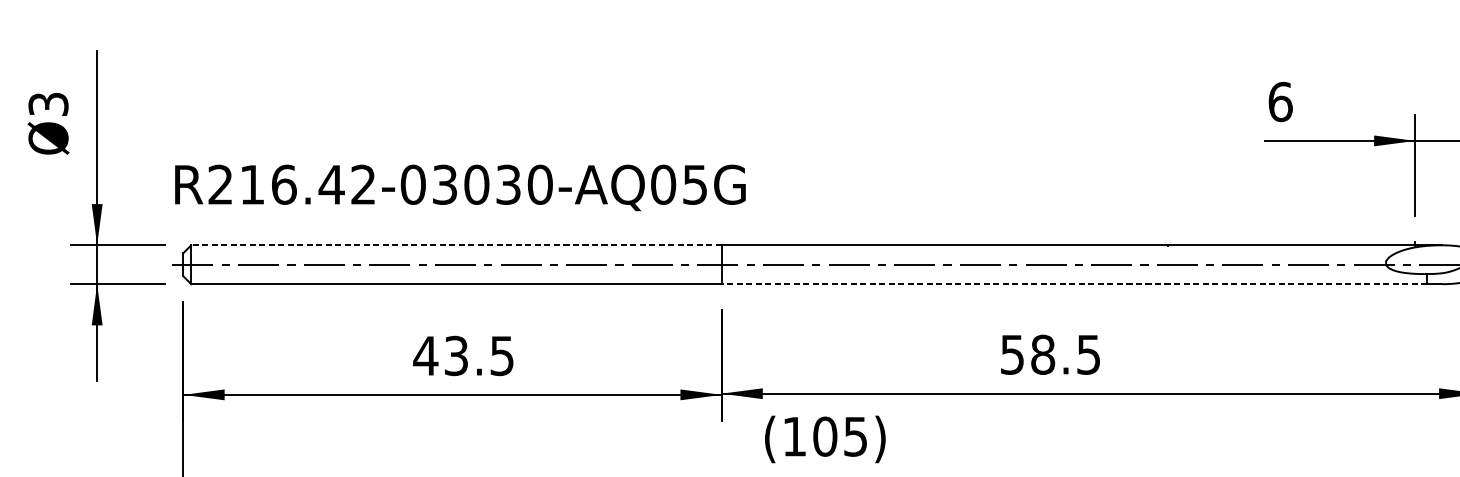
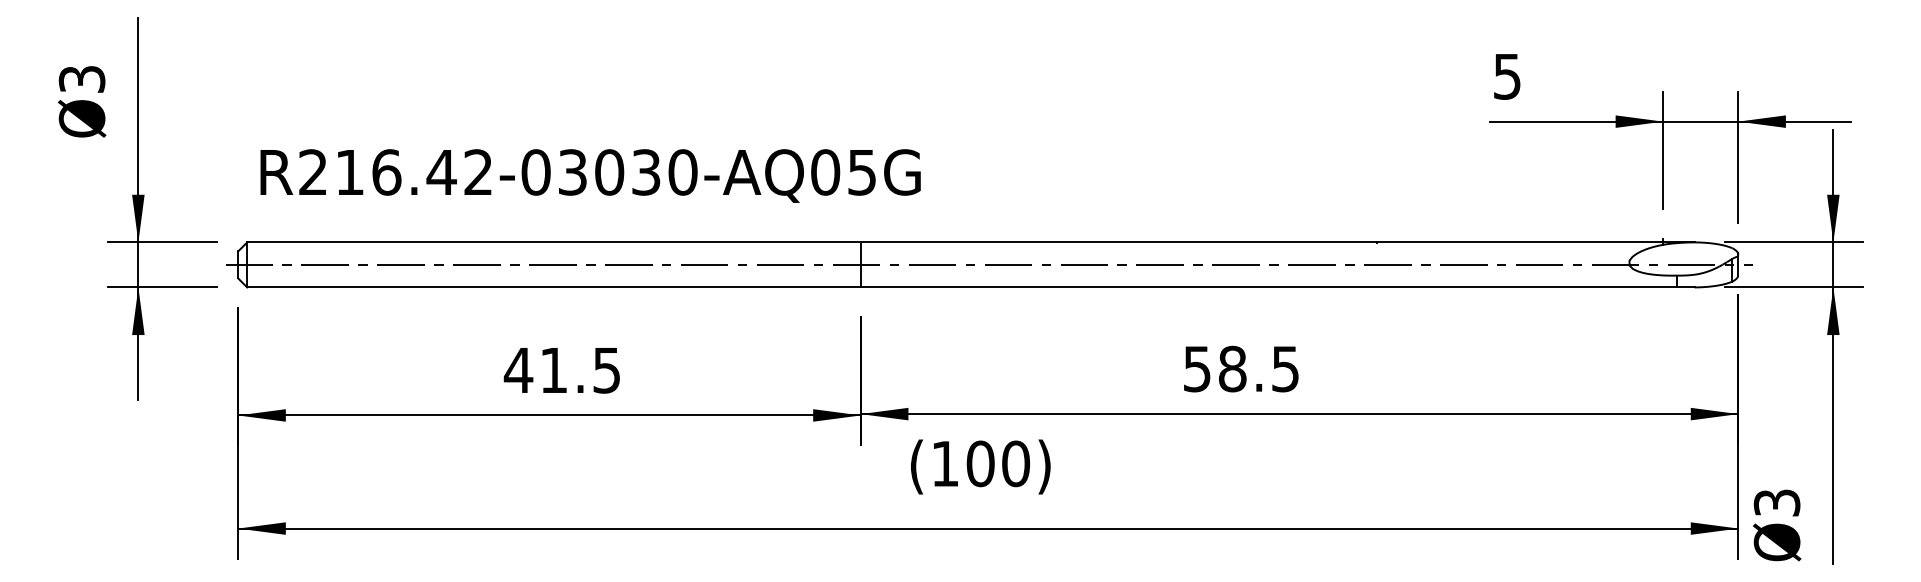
text: (1280, 101) -> (1507, 76), 6 -> 5
text: (460, 187) -> (590, 175), moved
line: (456, 245) -> (554, 242), dashed -> solid
line: (1074, 284) -> (1268, 287), dashed -> solid
text: (456, 356) -> (553, 370), 43.5 -> 41.5
text: (856, 436) -> (1016, 463), (105) -> (100)

